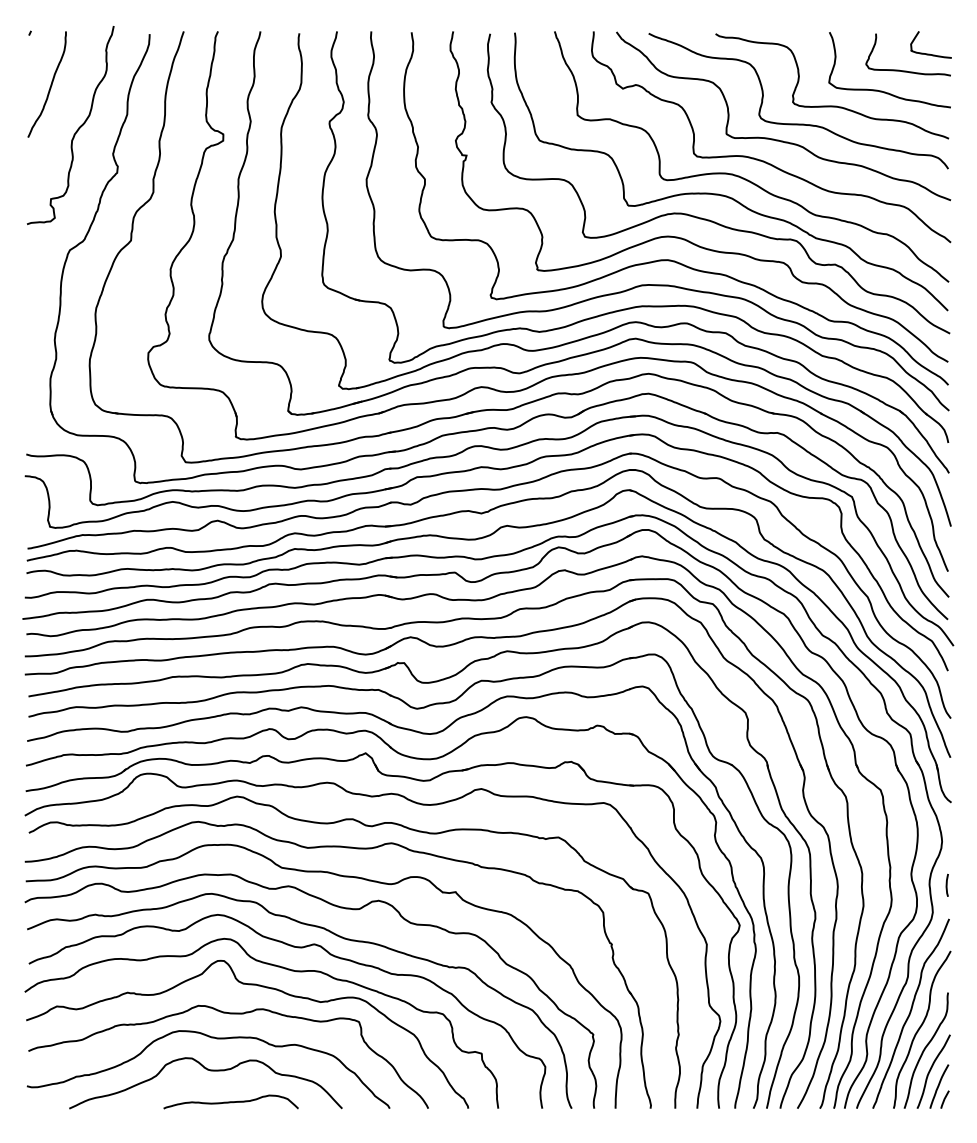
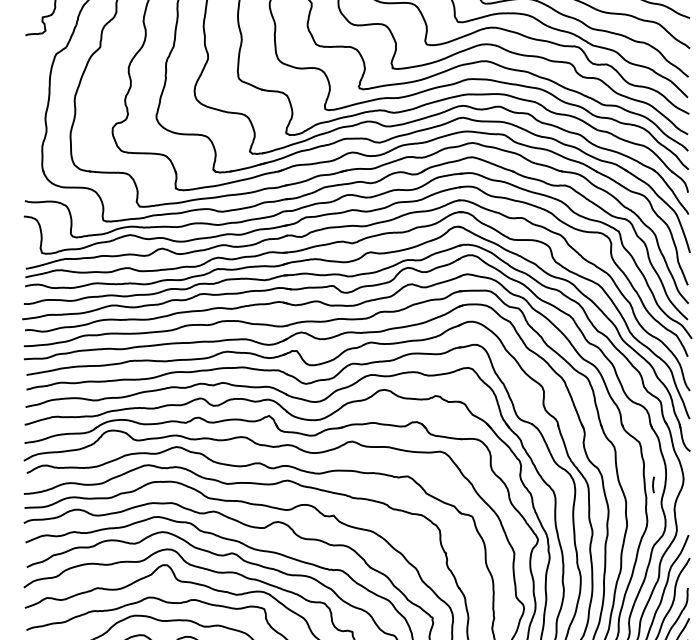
line: (946, 884) -> (652, 484), moved

